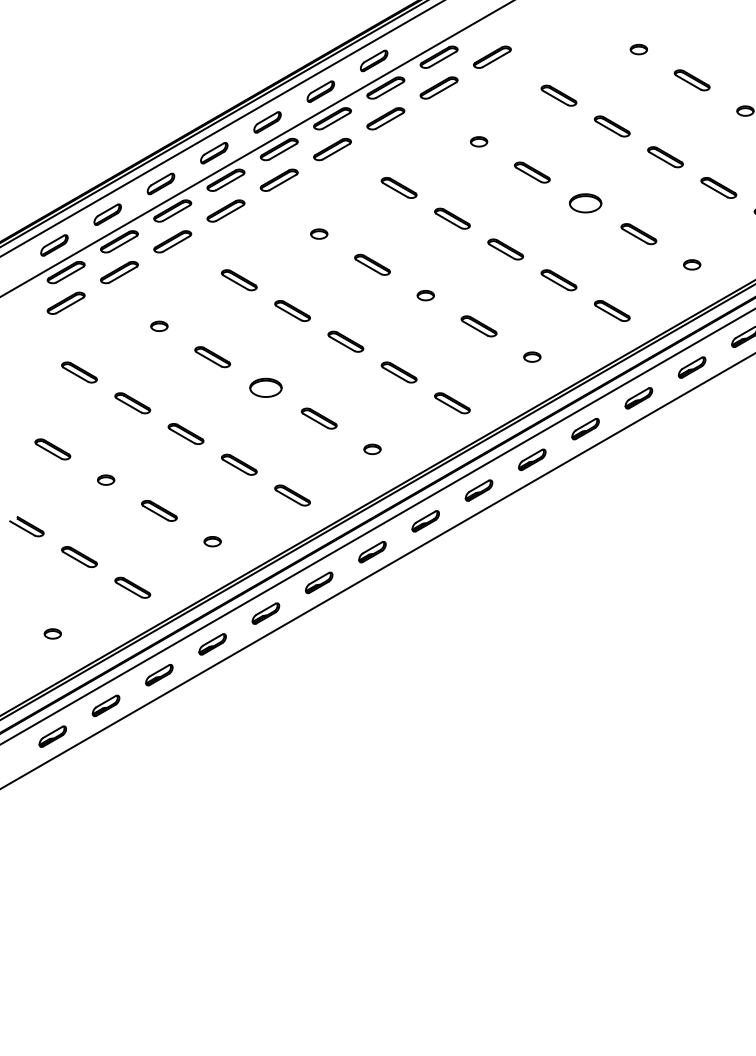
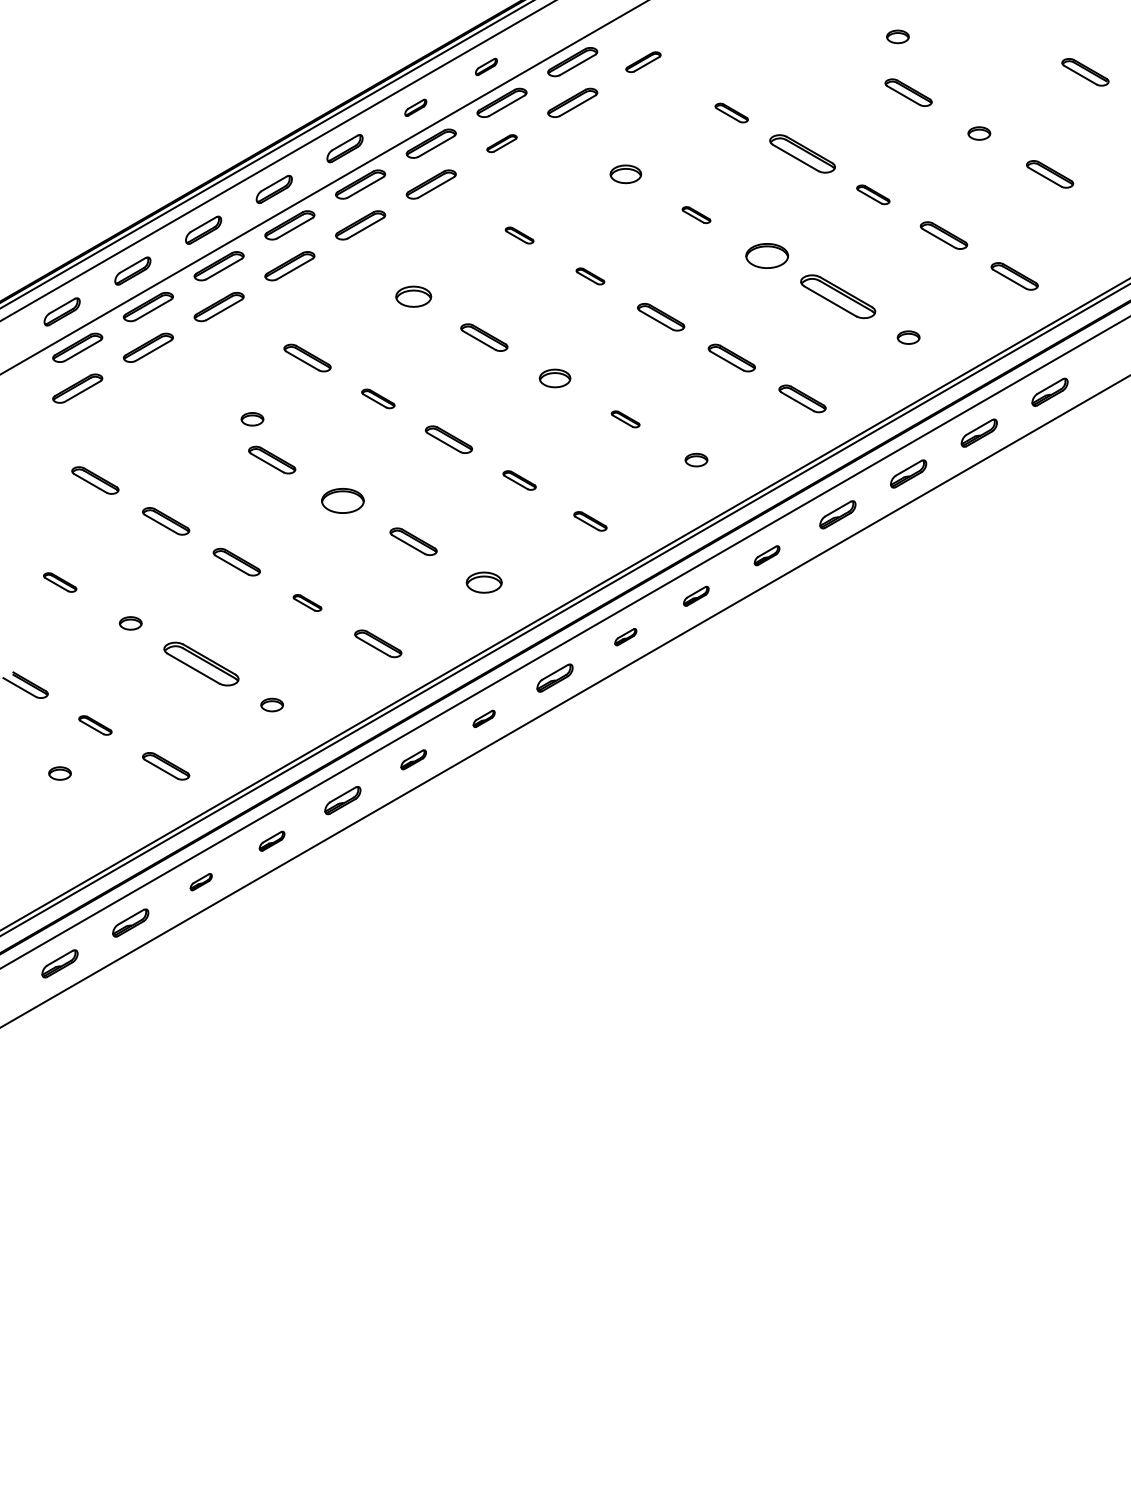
part: (638, 49) -> (897, 36), moved
part: (492, 57) -> (643, 62), size x0.7
part: (374, 60) -> (486, 66), size x0.6
part: (320, 91) -> (415, 107), size x0.6
part: (558, 95) -> (731, 112), size x0.7
part: (385, 118) -> (501, 143), size x0.6
part: (612, 126) -> (802, 153), size x1.4
part: (478, 141) -> (625, 174), size x1.4
part: (665, 157) -> (873, 194), size x0.7
part: (532, 172) -> (696, 214), size x0.6
part: (399, 187) -> (519, 235), size x0.6
part: (452, 218) -> (590, 276), size x0.6
part: (319, 233) -> (413, 296), size x1.6
part: (638, 233) -> (837, 296), size x1.6
part: (425, 295) -> (554, 378), size x1.4
part: (292, 310) -> (378, 398), size x0.7
part: (159, 326) -> (252, 419), moved
part: (478, 326) -> (625, 419), size x0.6
part: (399, 372) -> (519, 480), size x0.7
part: (452, 403) -> (590, 521), size x0.7
part: (585, 428) -> (766, 555), size x0.7
part: (53, 449) -> (60, 582), size x0.7
part: (372, 449) -> (484, 582), size x1.6
part: (531, 459) -> (695, 595), size x0.7
part: (239, 464) -> (307, 602), size x0.6
part: (478, 490) -> (625, 636), size x0.6
part: (159, 511) -> (201, 664), size x1.6
part: (371, 551) -> (483, 718), size x0.6
part: (79, 557) -> (95, 725), size x0.7
part: (319, 582) -> (413, 759), size x0.7
part: (52, 633) -> (59, 773), moved
part: (212, 643) -> (271, 840), size x0.7
part: (158, 674) -> (200, 881), size x0.6

